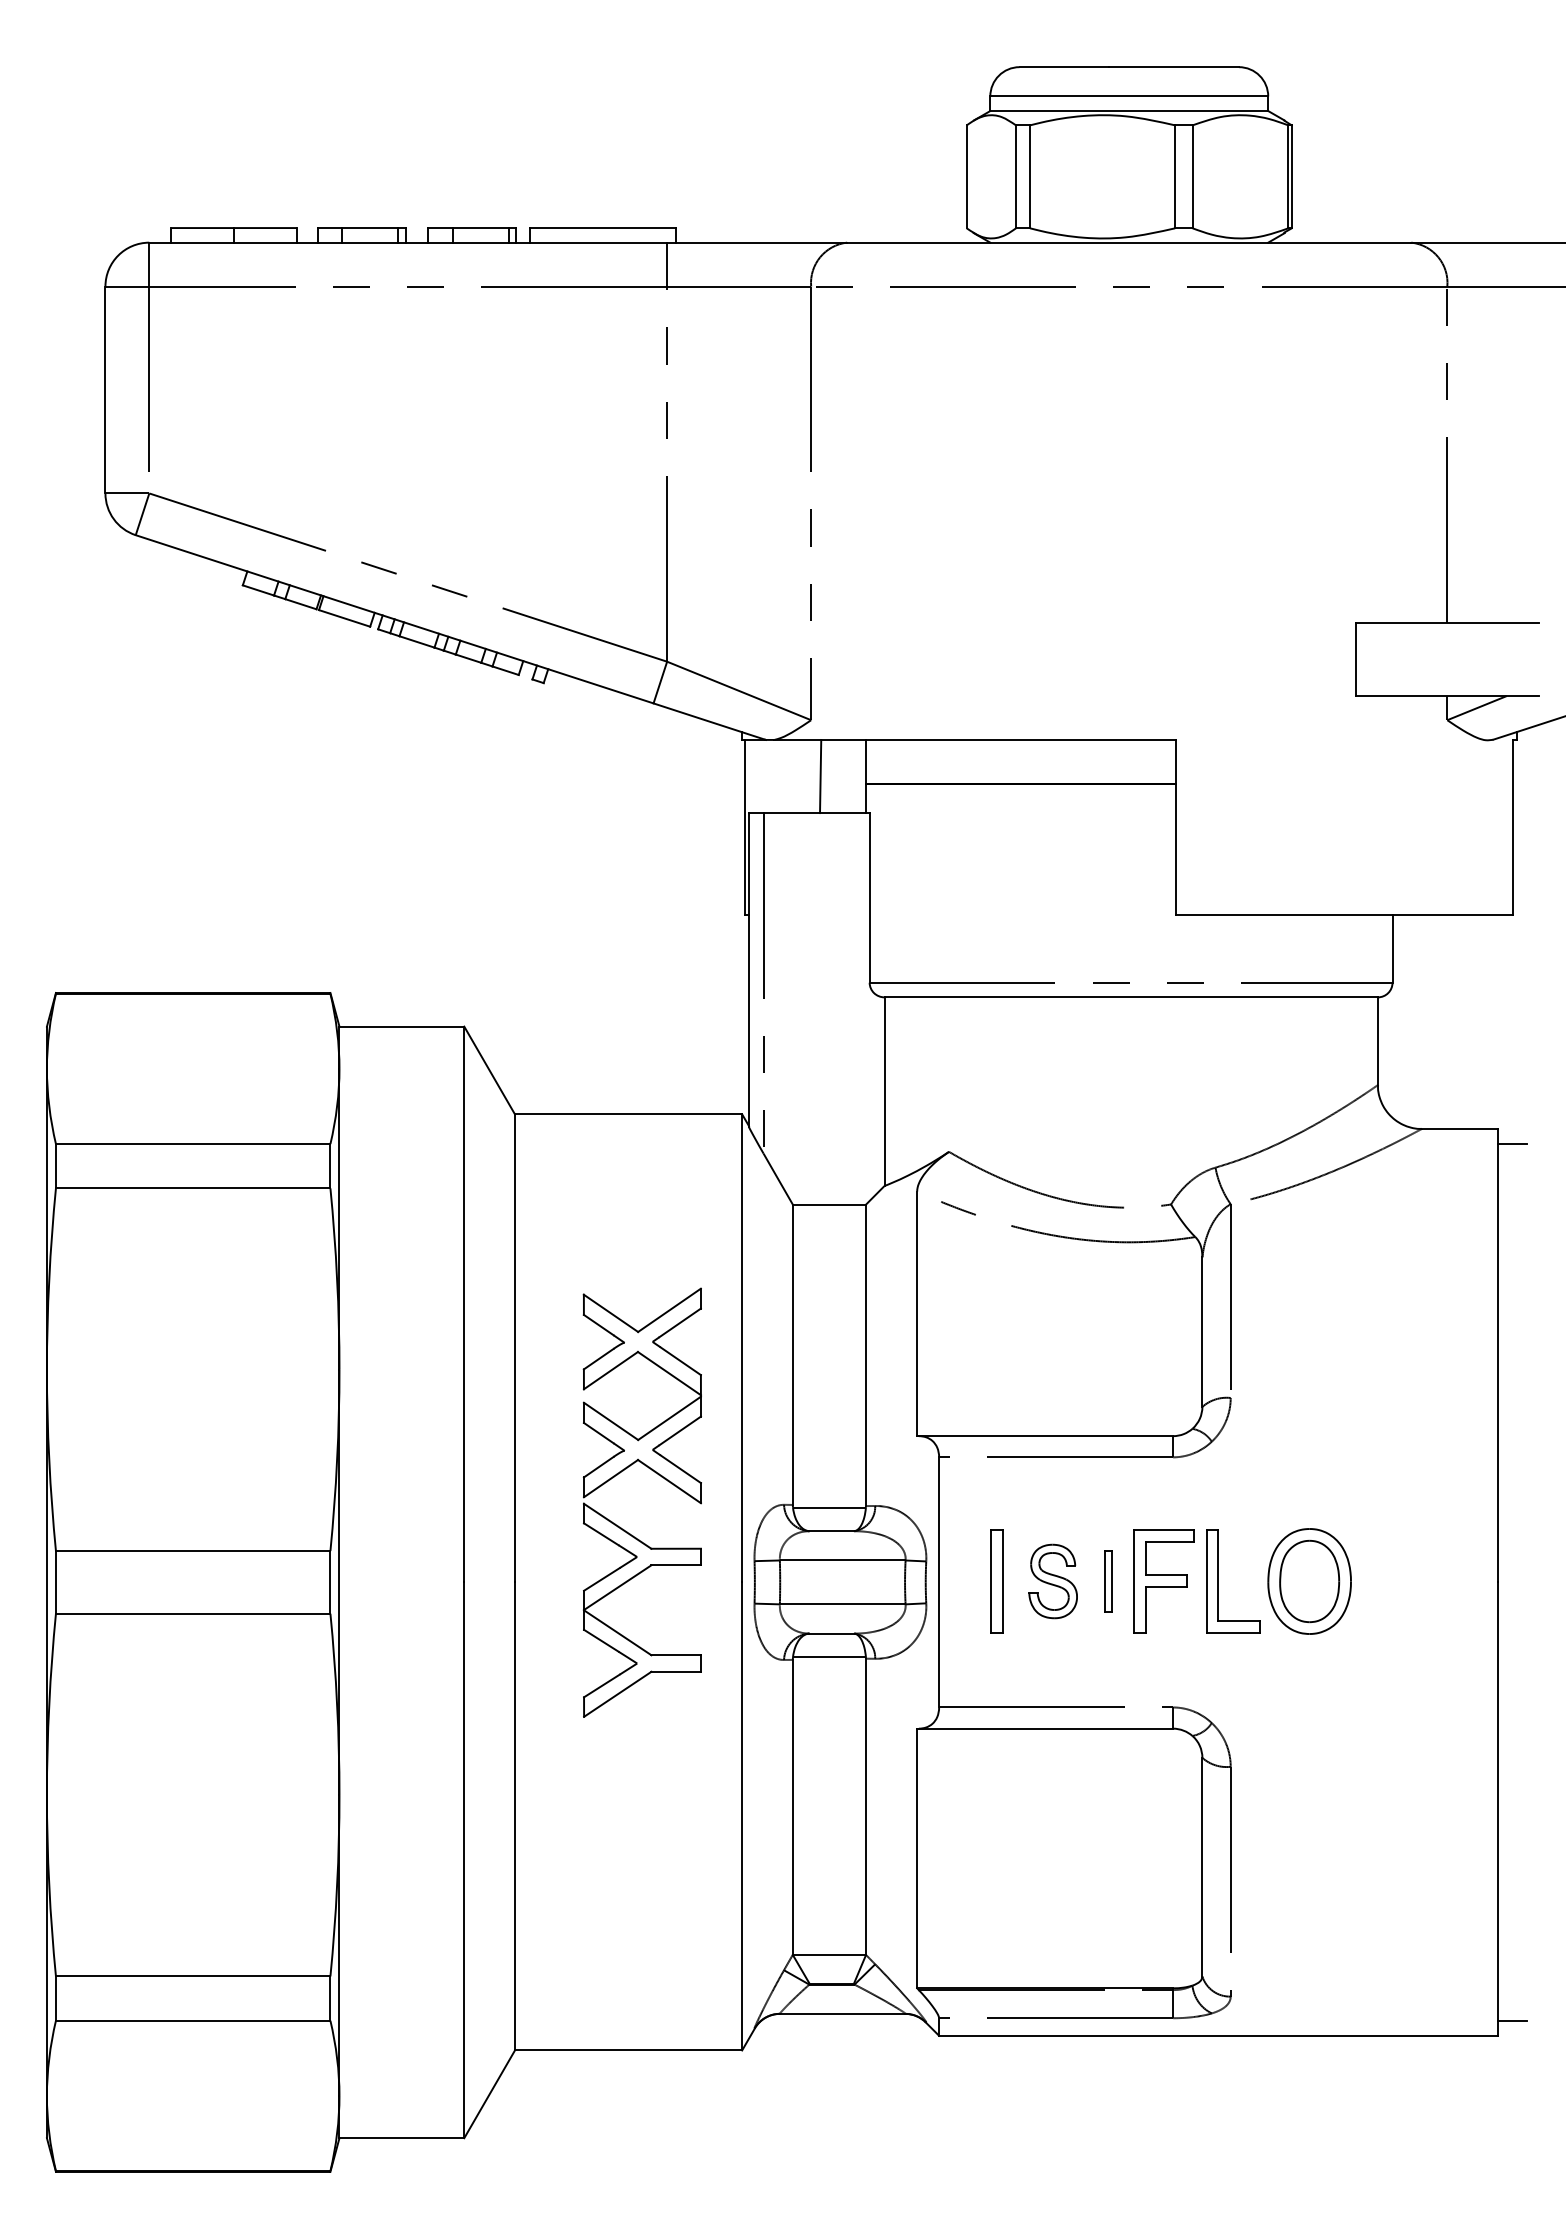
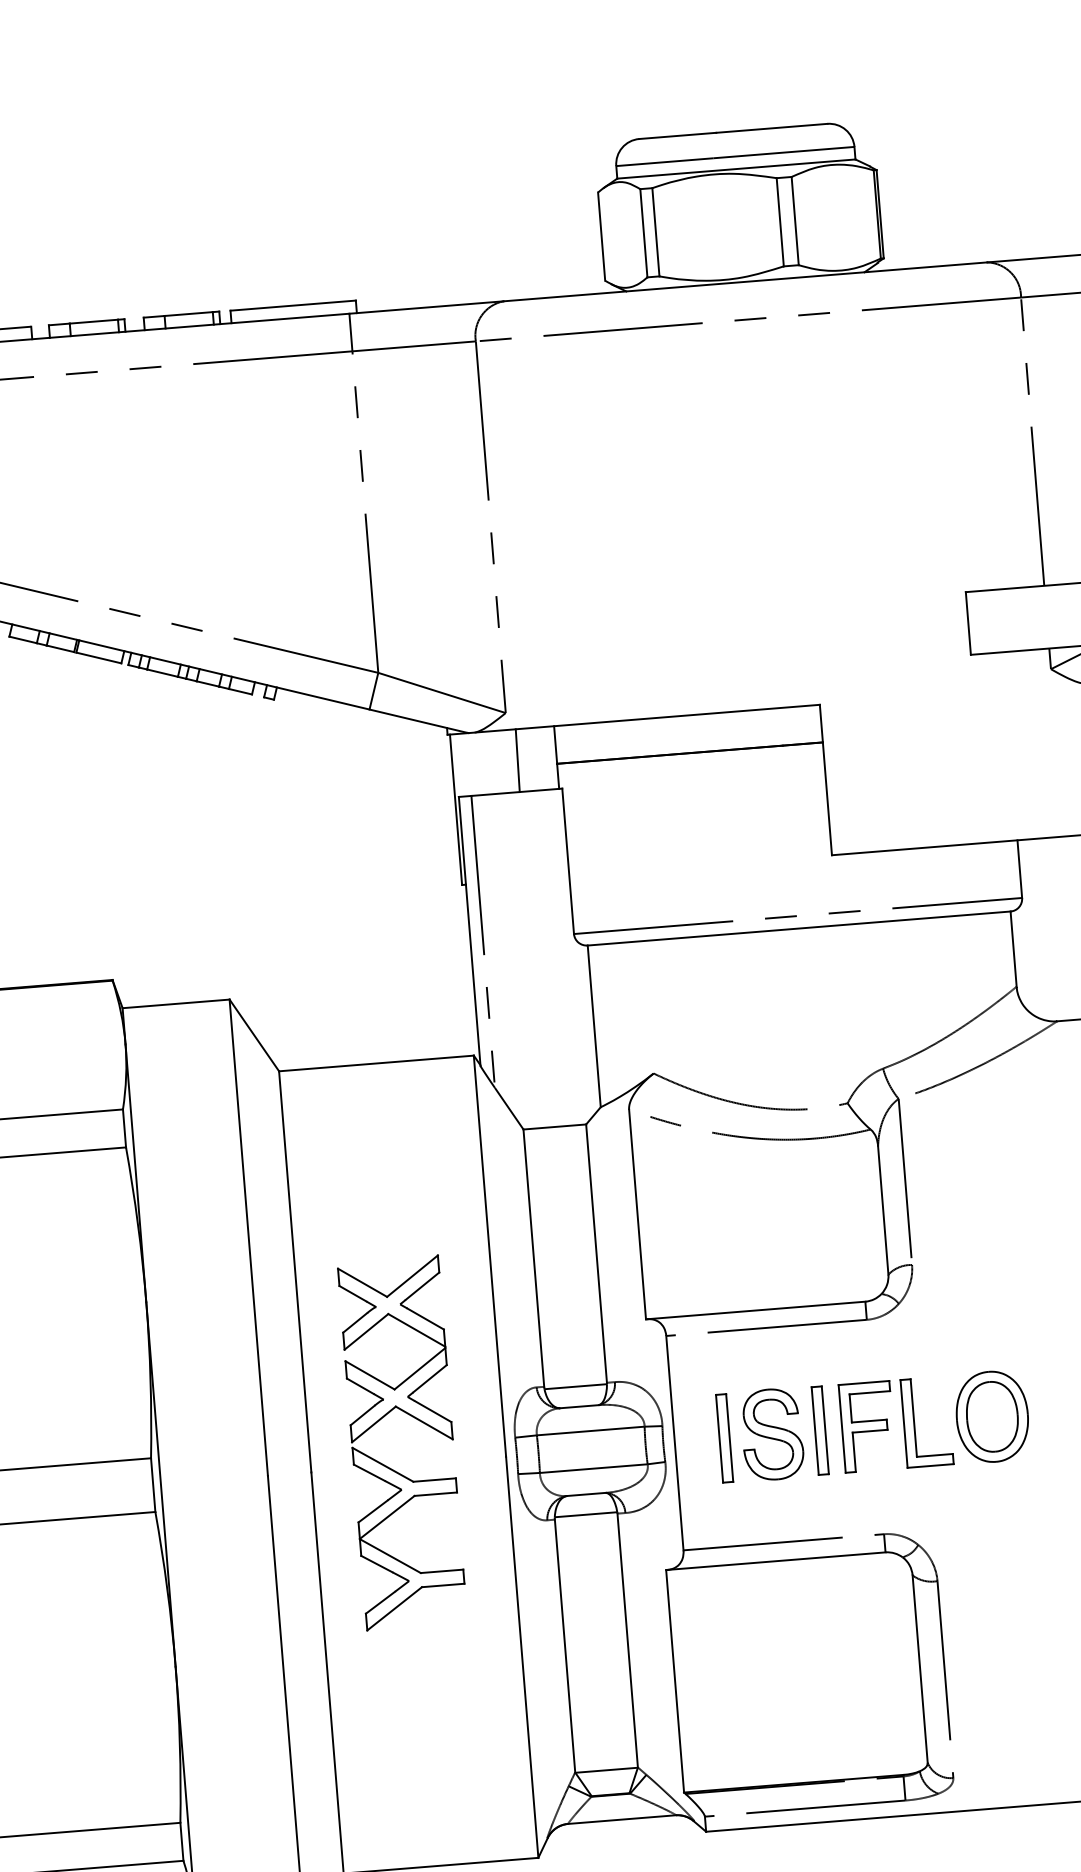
part: (658, 1475) -> (414, 1418), moved
part: (1053, 1581) -> (772, 1434), size x1.43
part: (1108, 1581) -> (819, 1430), size x1.67

